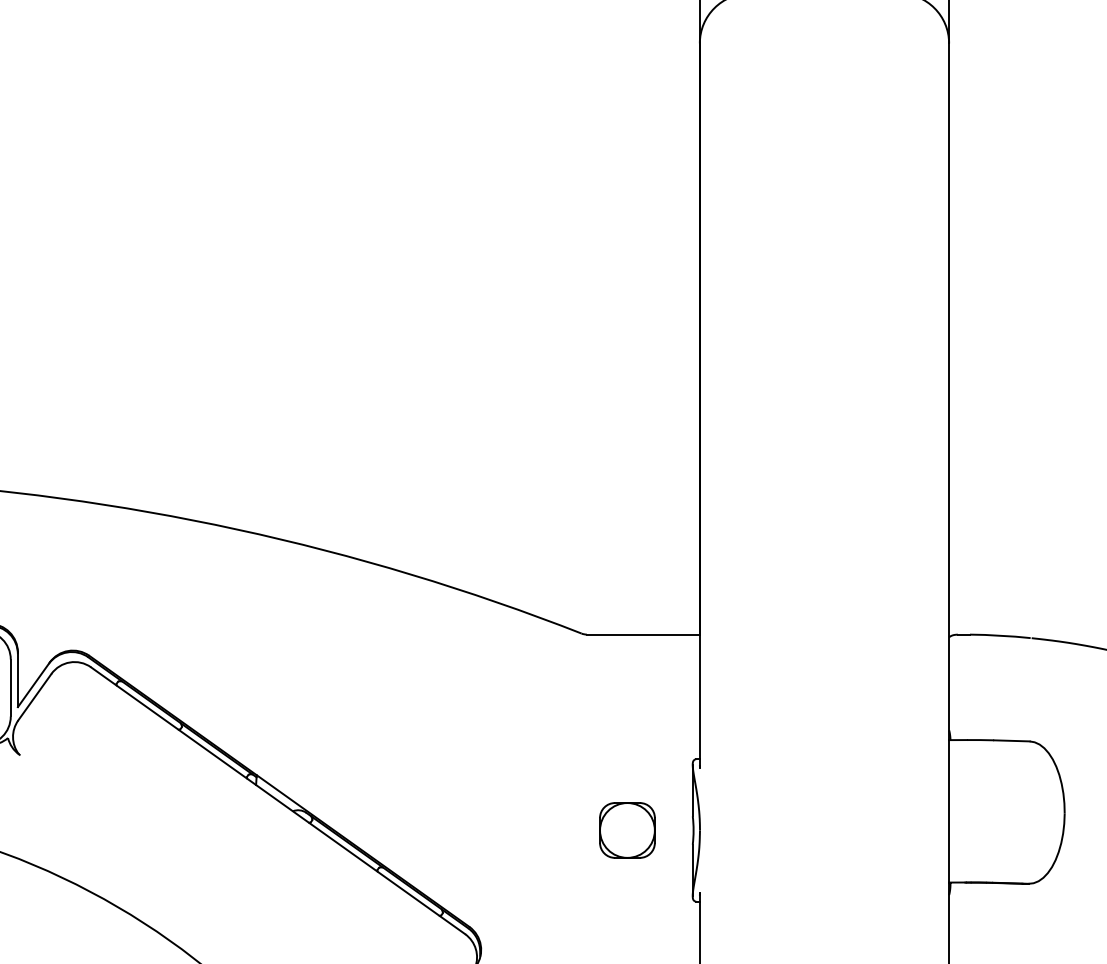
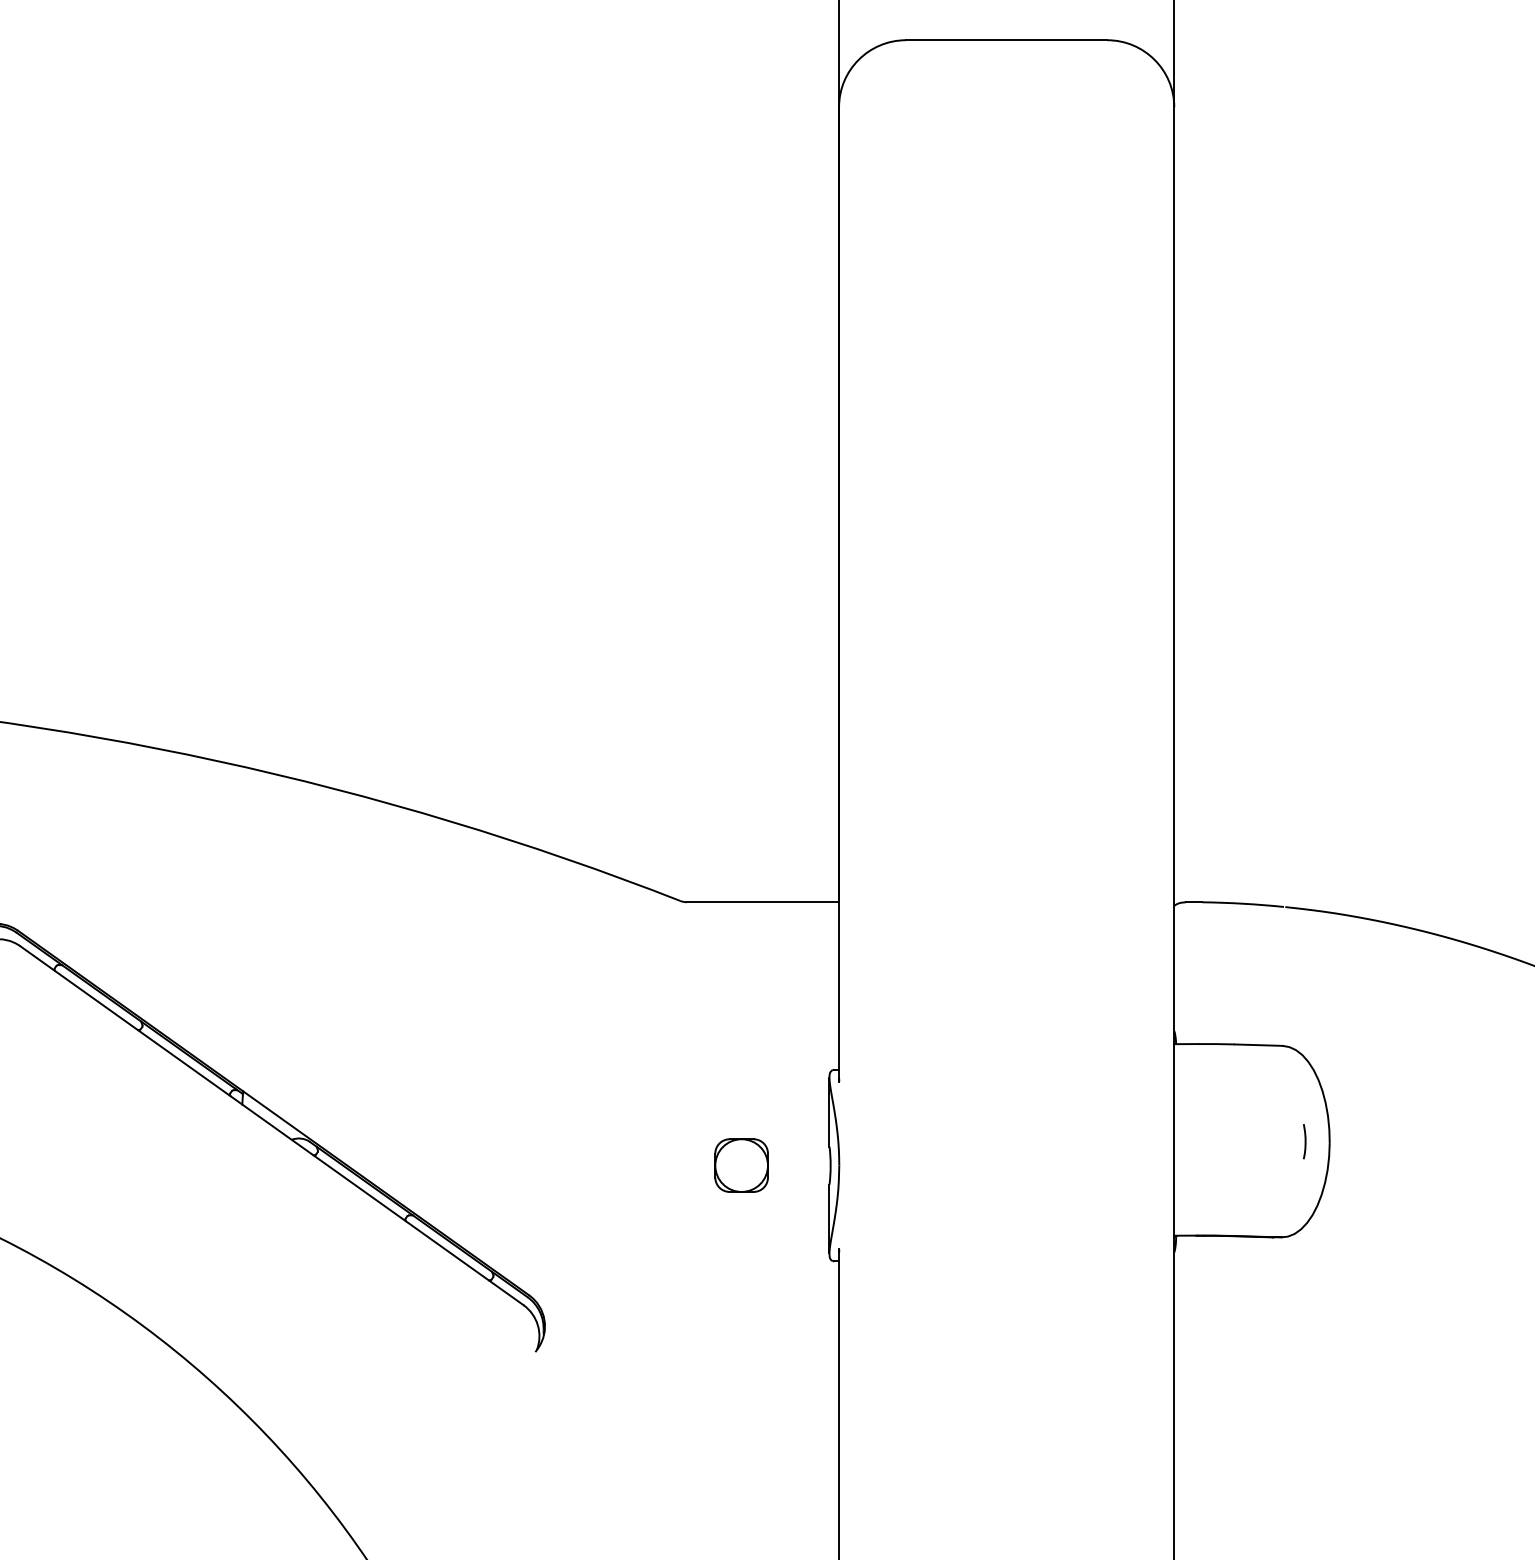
line: (1045, 812) -> (1304, 1141), added
part: (627, 830) -> (741, 1165), size x0.71

